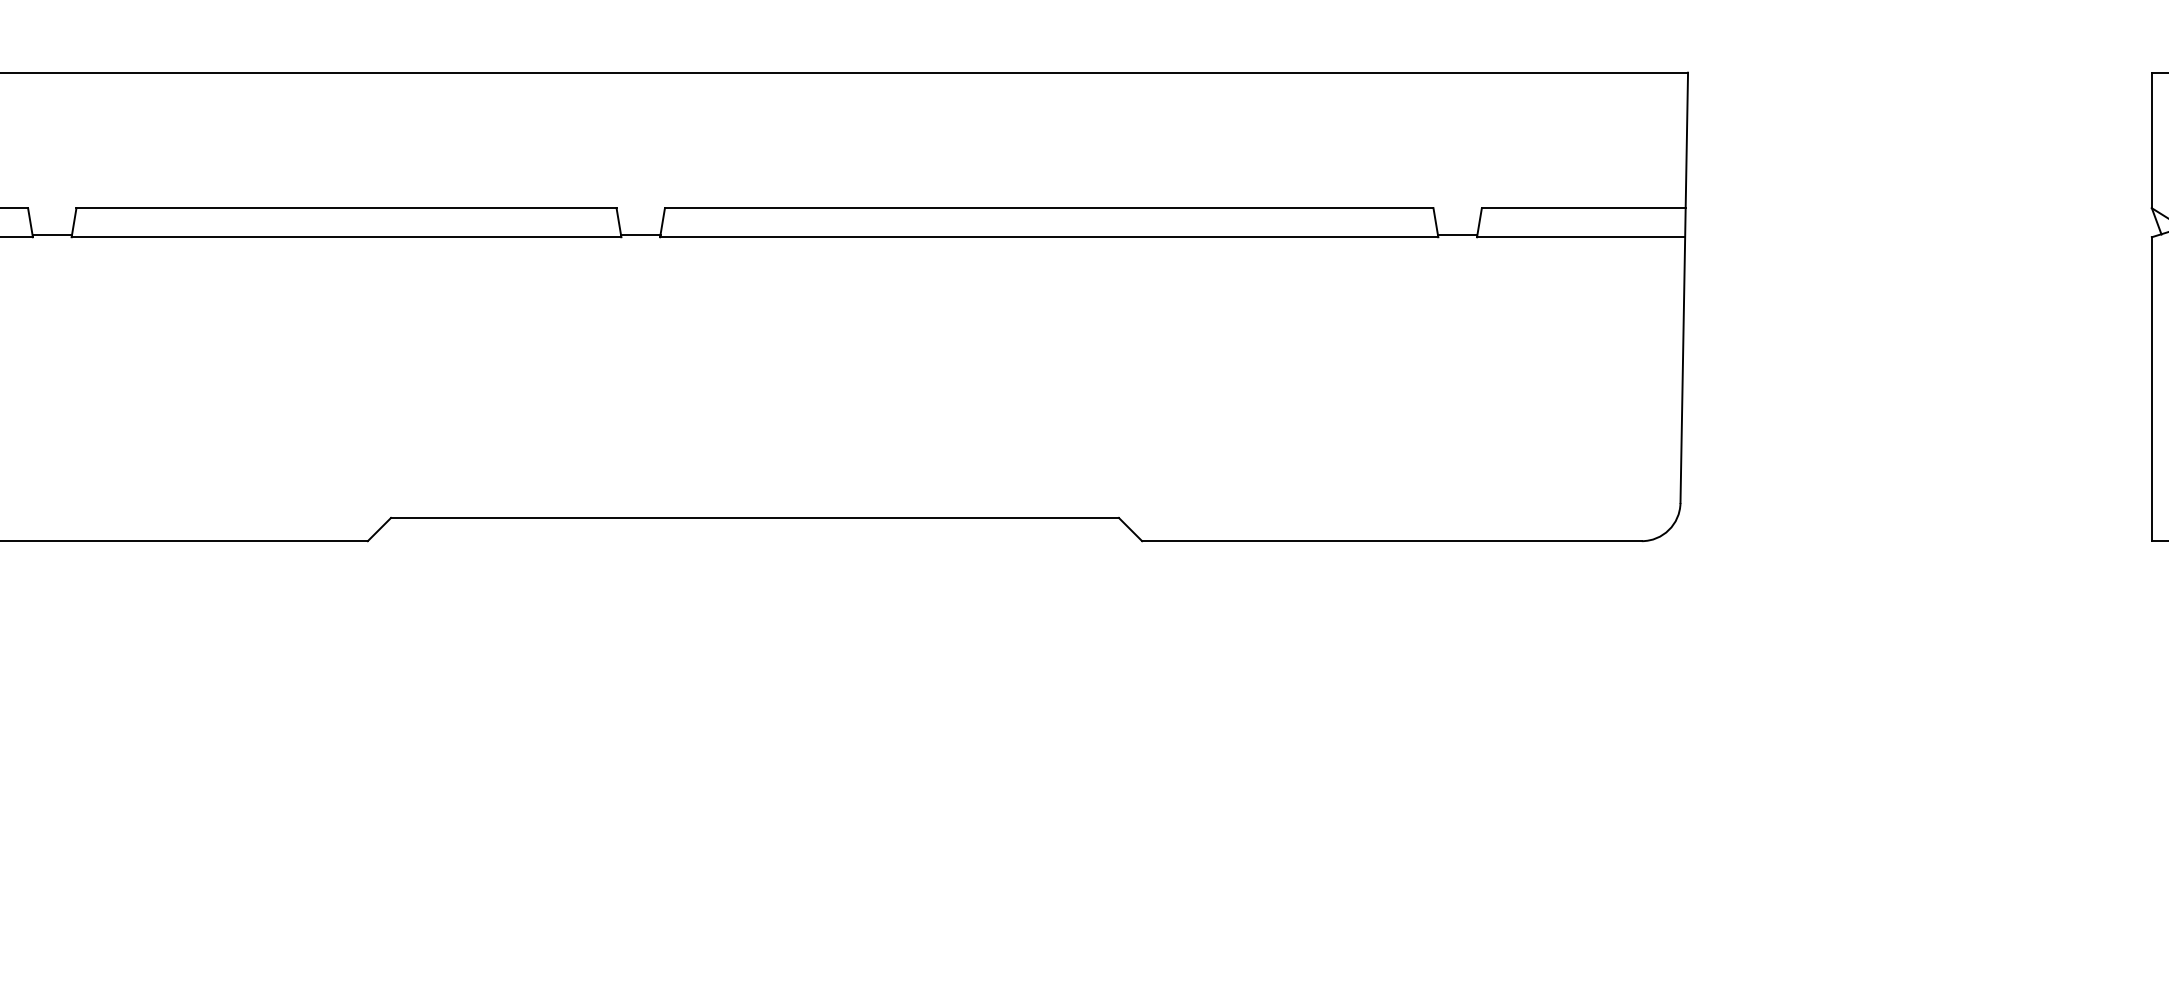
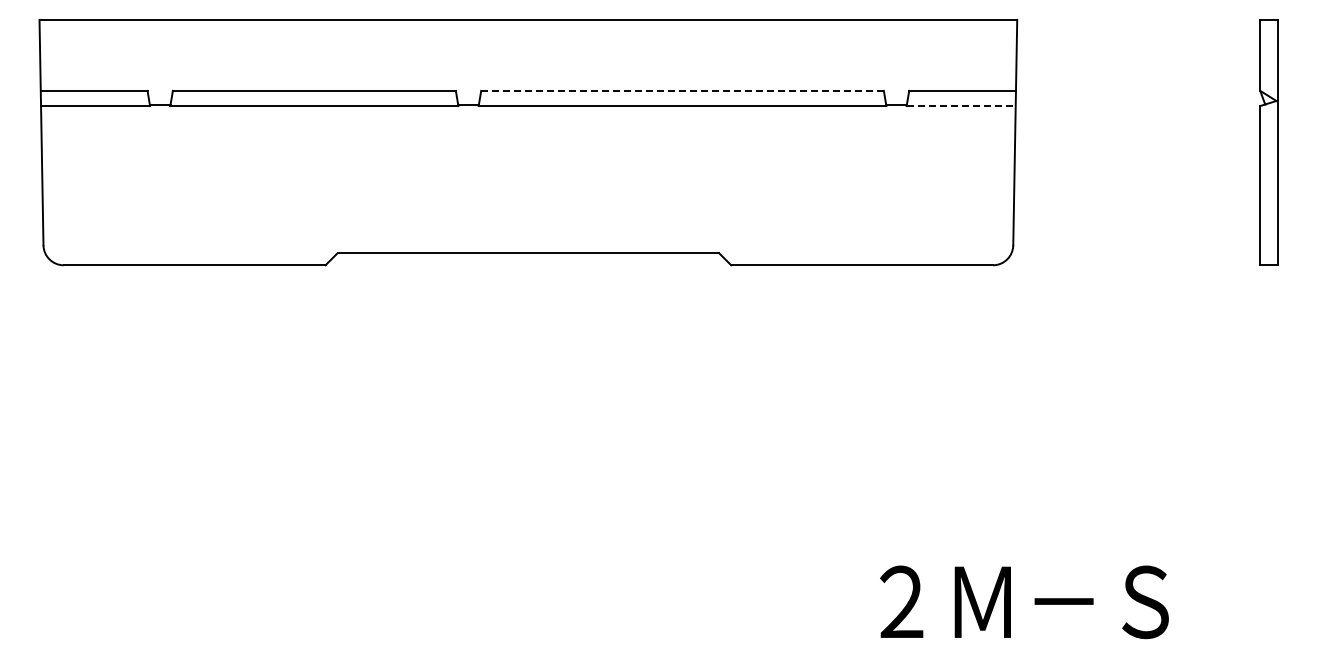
line: (1049, 207) -> (682, 90), solid -> dashed
line: (1581, 238) -> (961, 106), solid -> dashed

